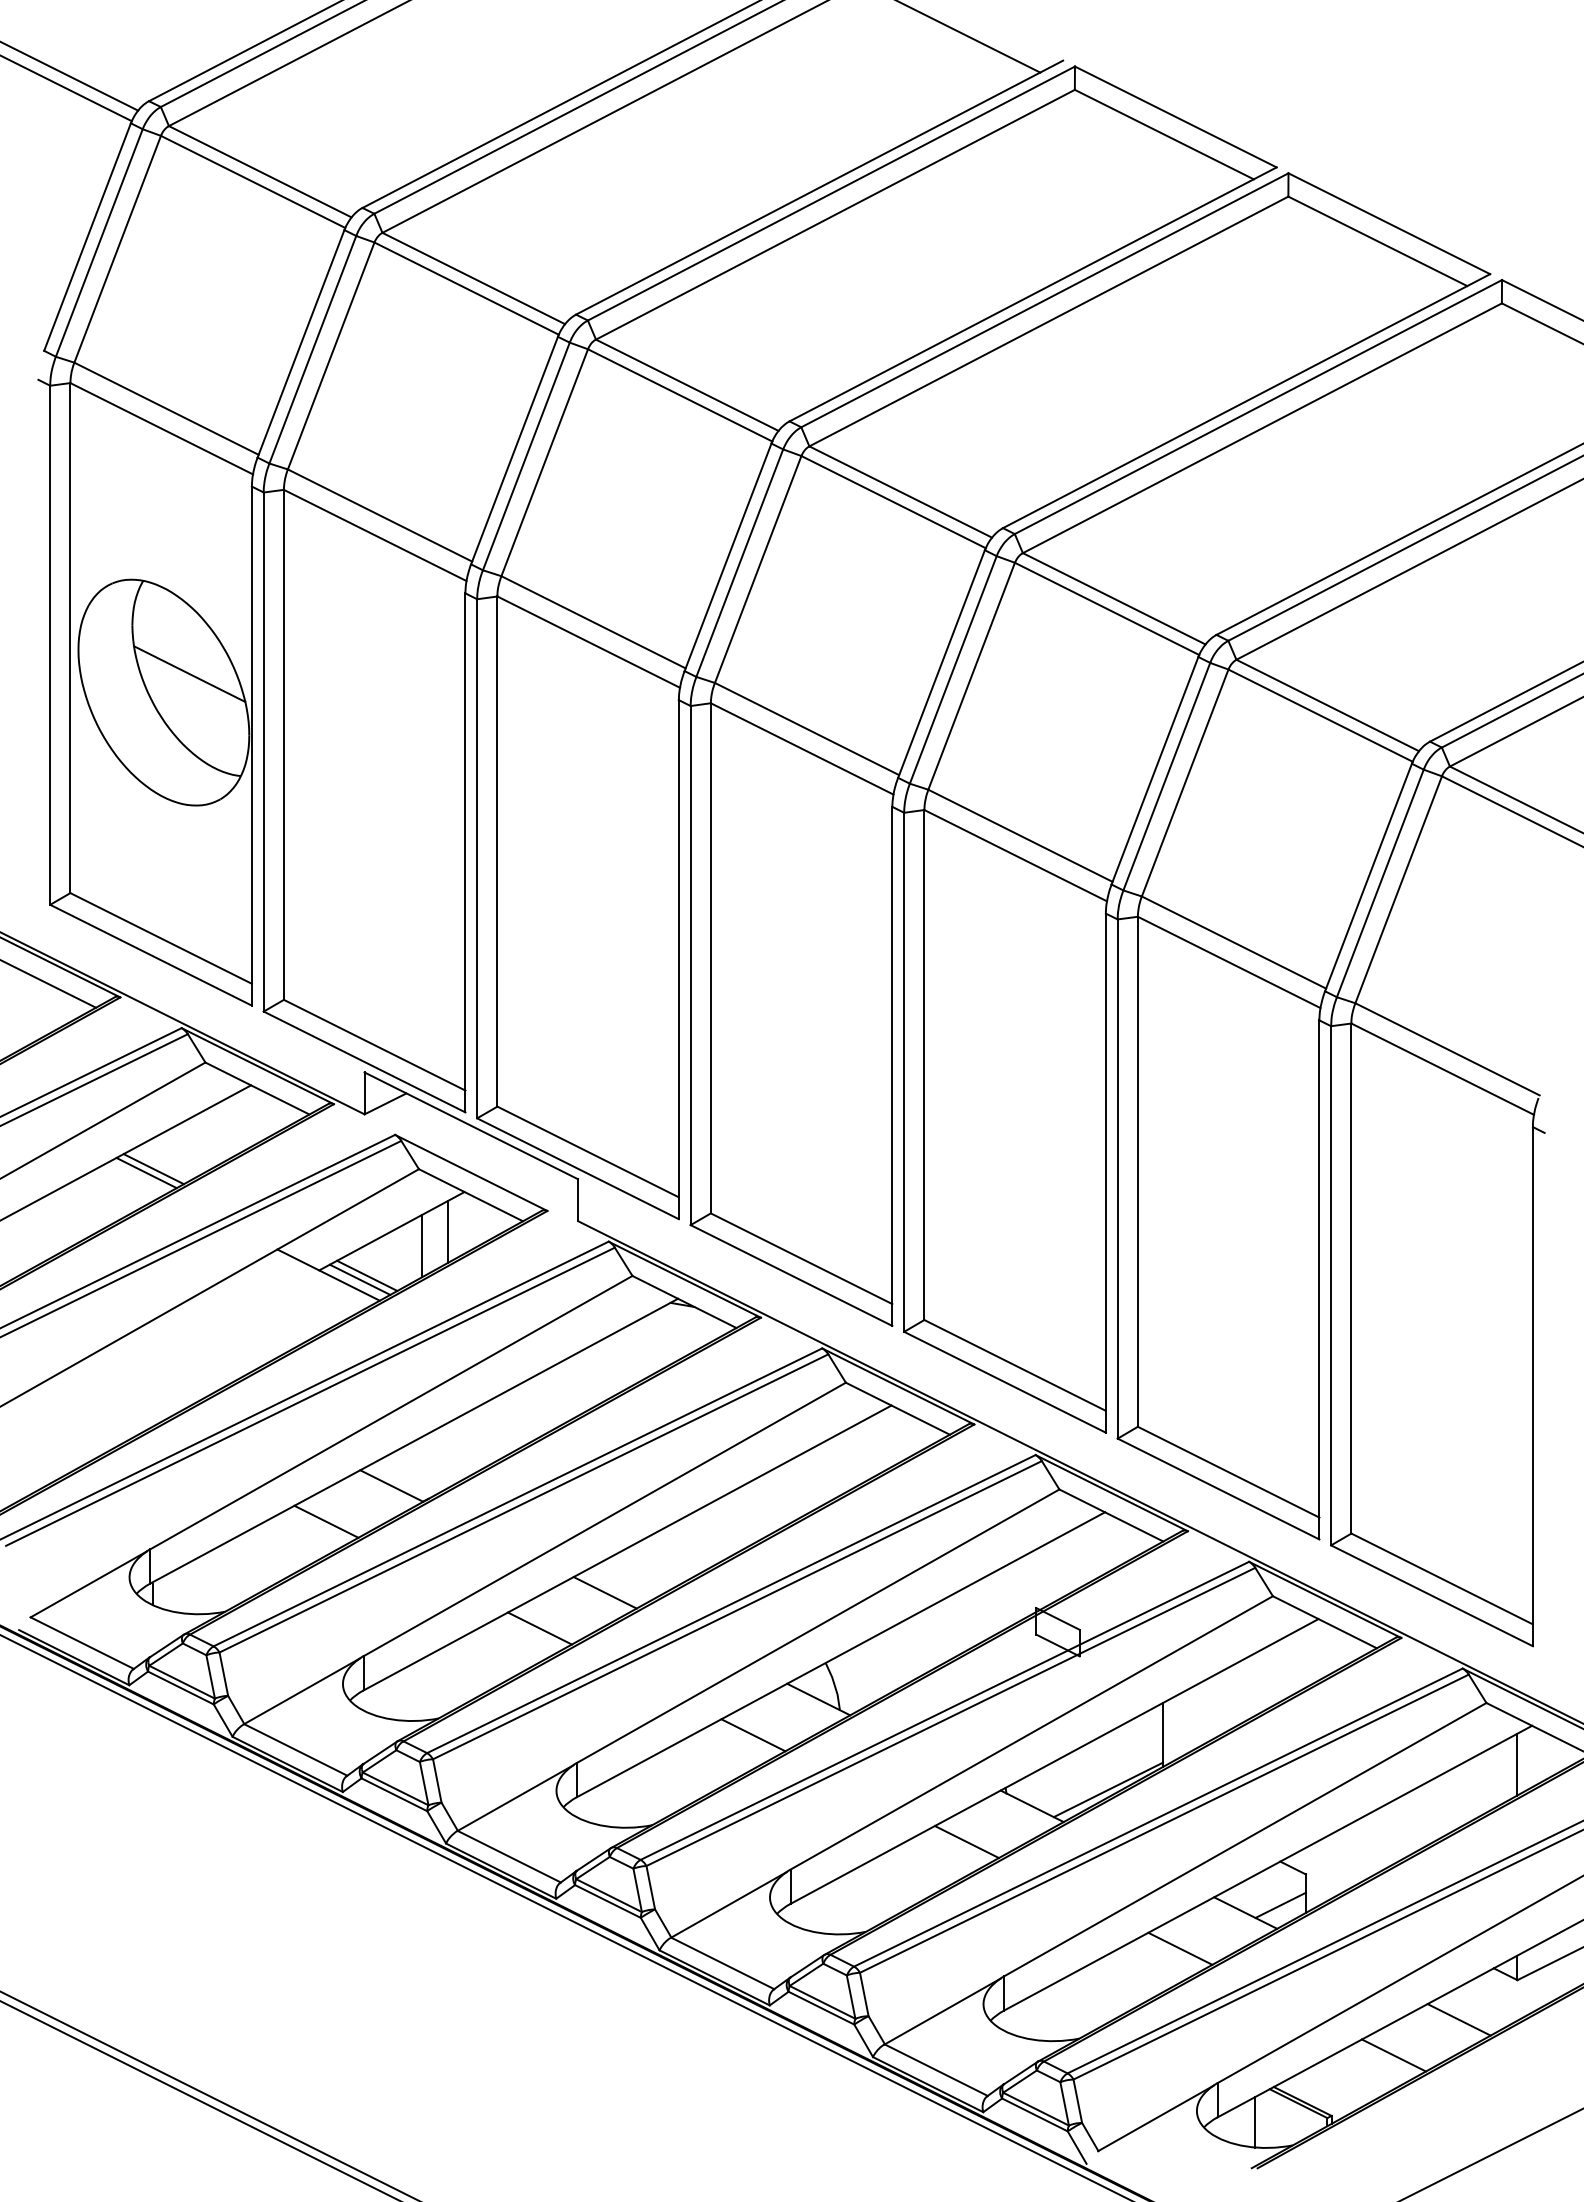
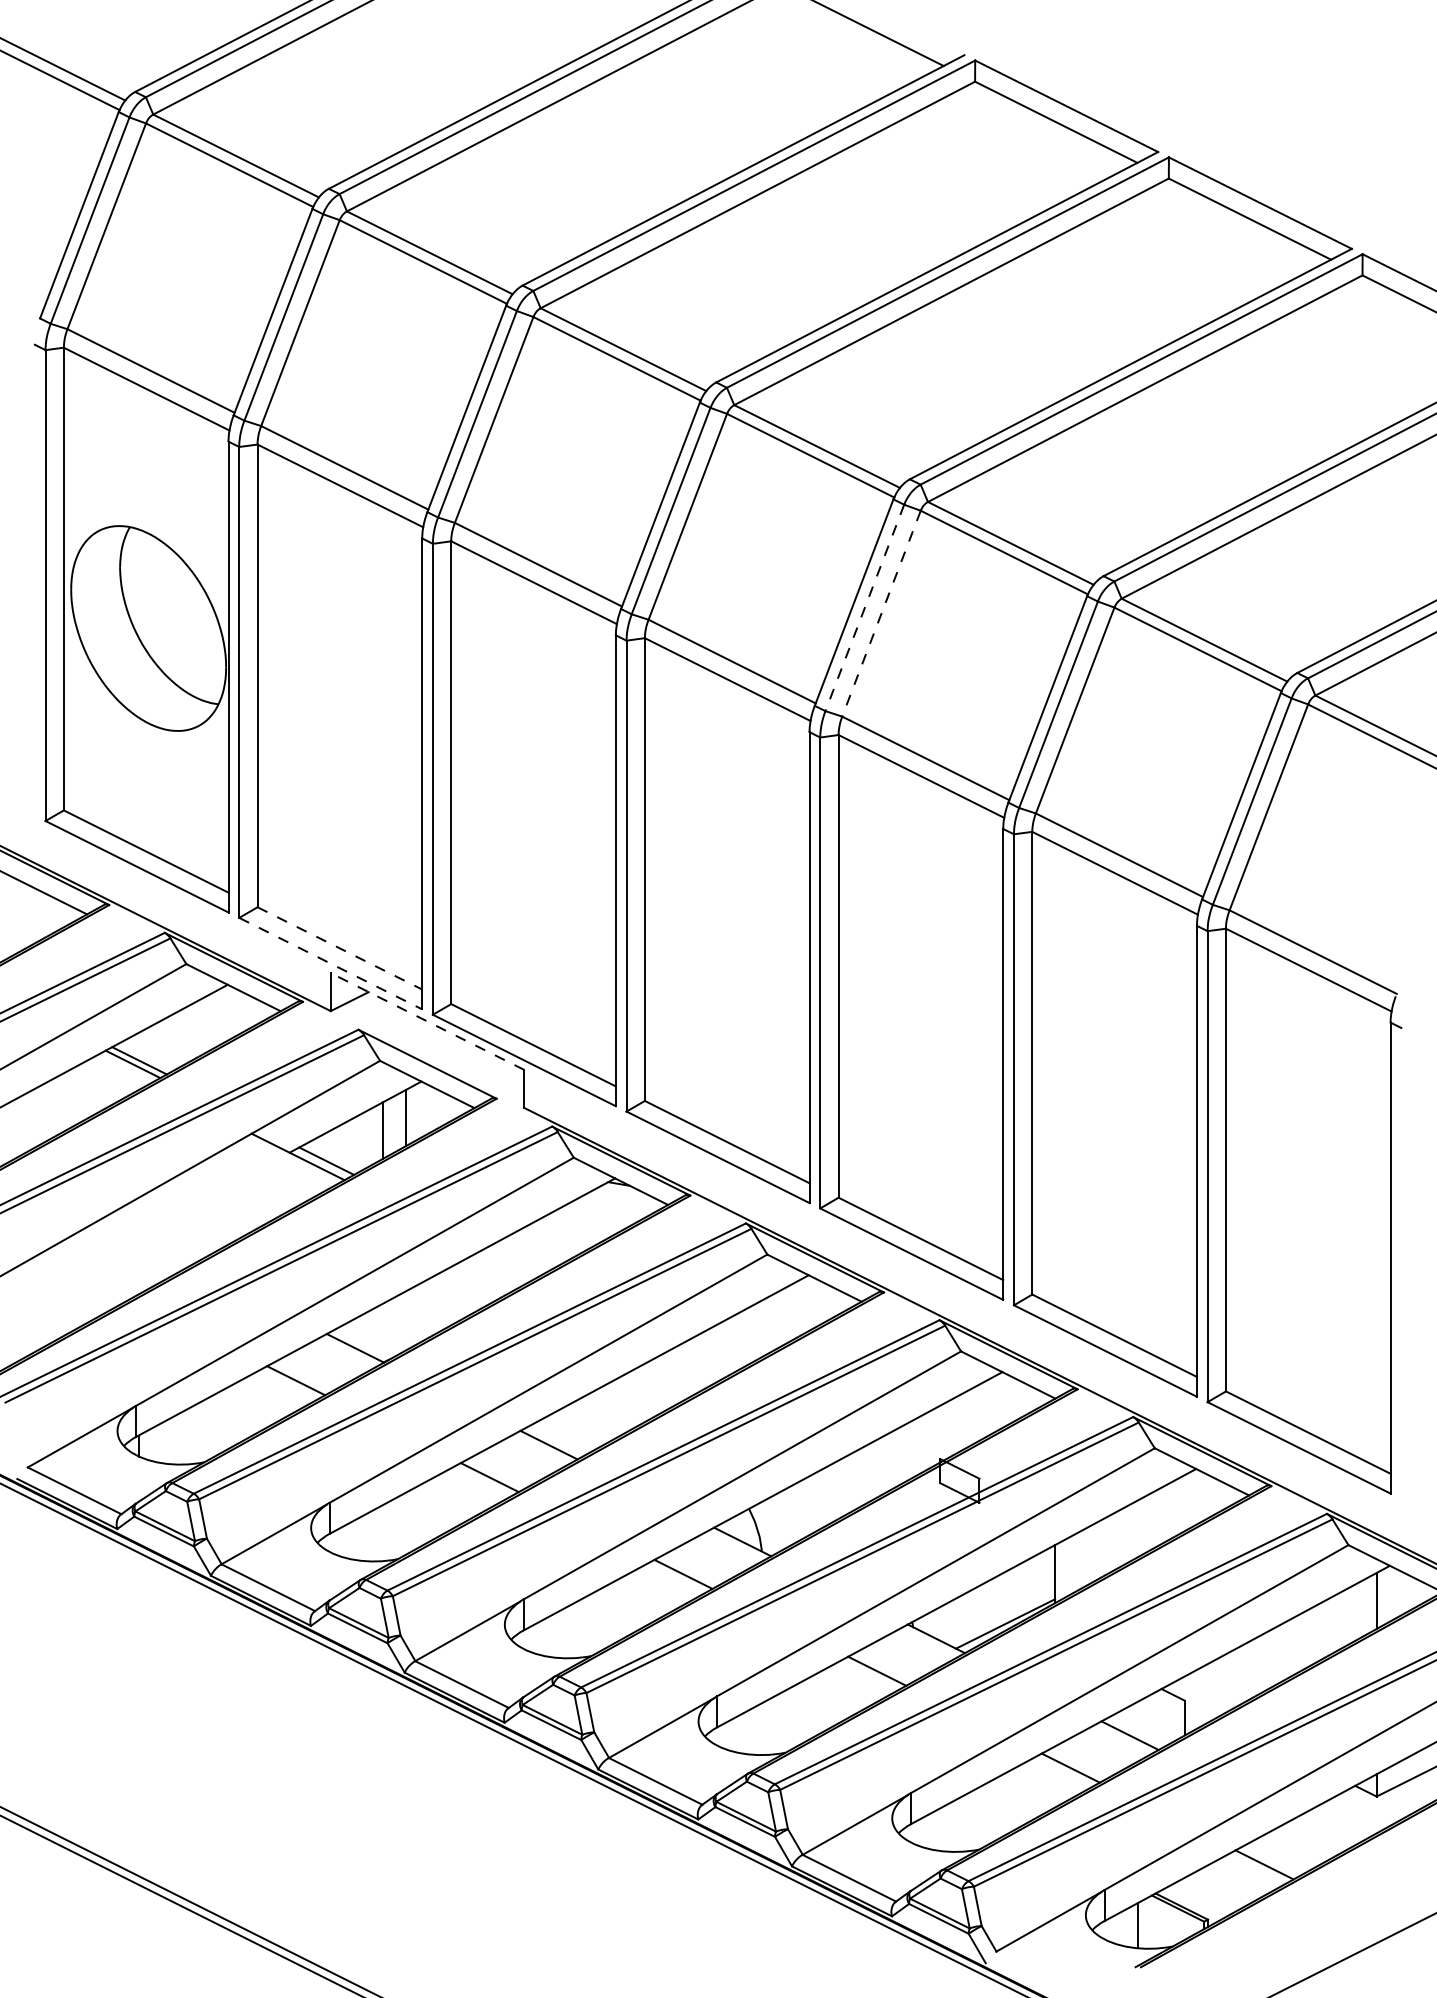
line: (953, 669) -> (865, 607), solid -> dashed
line: (189, 673) -> (171, 611), removed
line: (971, 676) -> (881, 613), solid -> dashed
line: (375, 1045) -> (340, 948), solid -> dashed
line: (364, 1062) -> (330, 964), solid -> dashed
line: (470, 1125) -> (426, 1021), solid -> dashed
line: (367, 1275) -> (333, 1157), removed
line: (1280, 1904) -> (1161, 1727), removed
line: (1458, 2019) -> (1323, 1832), removed

